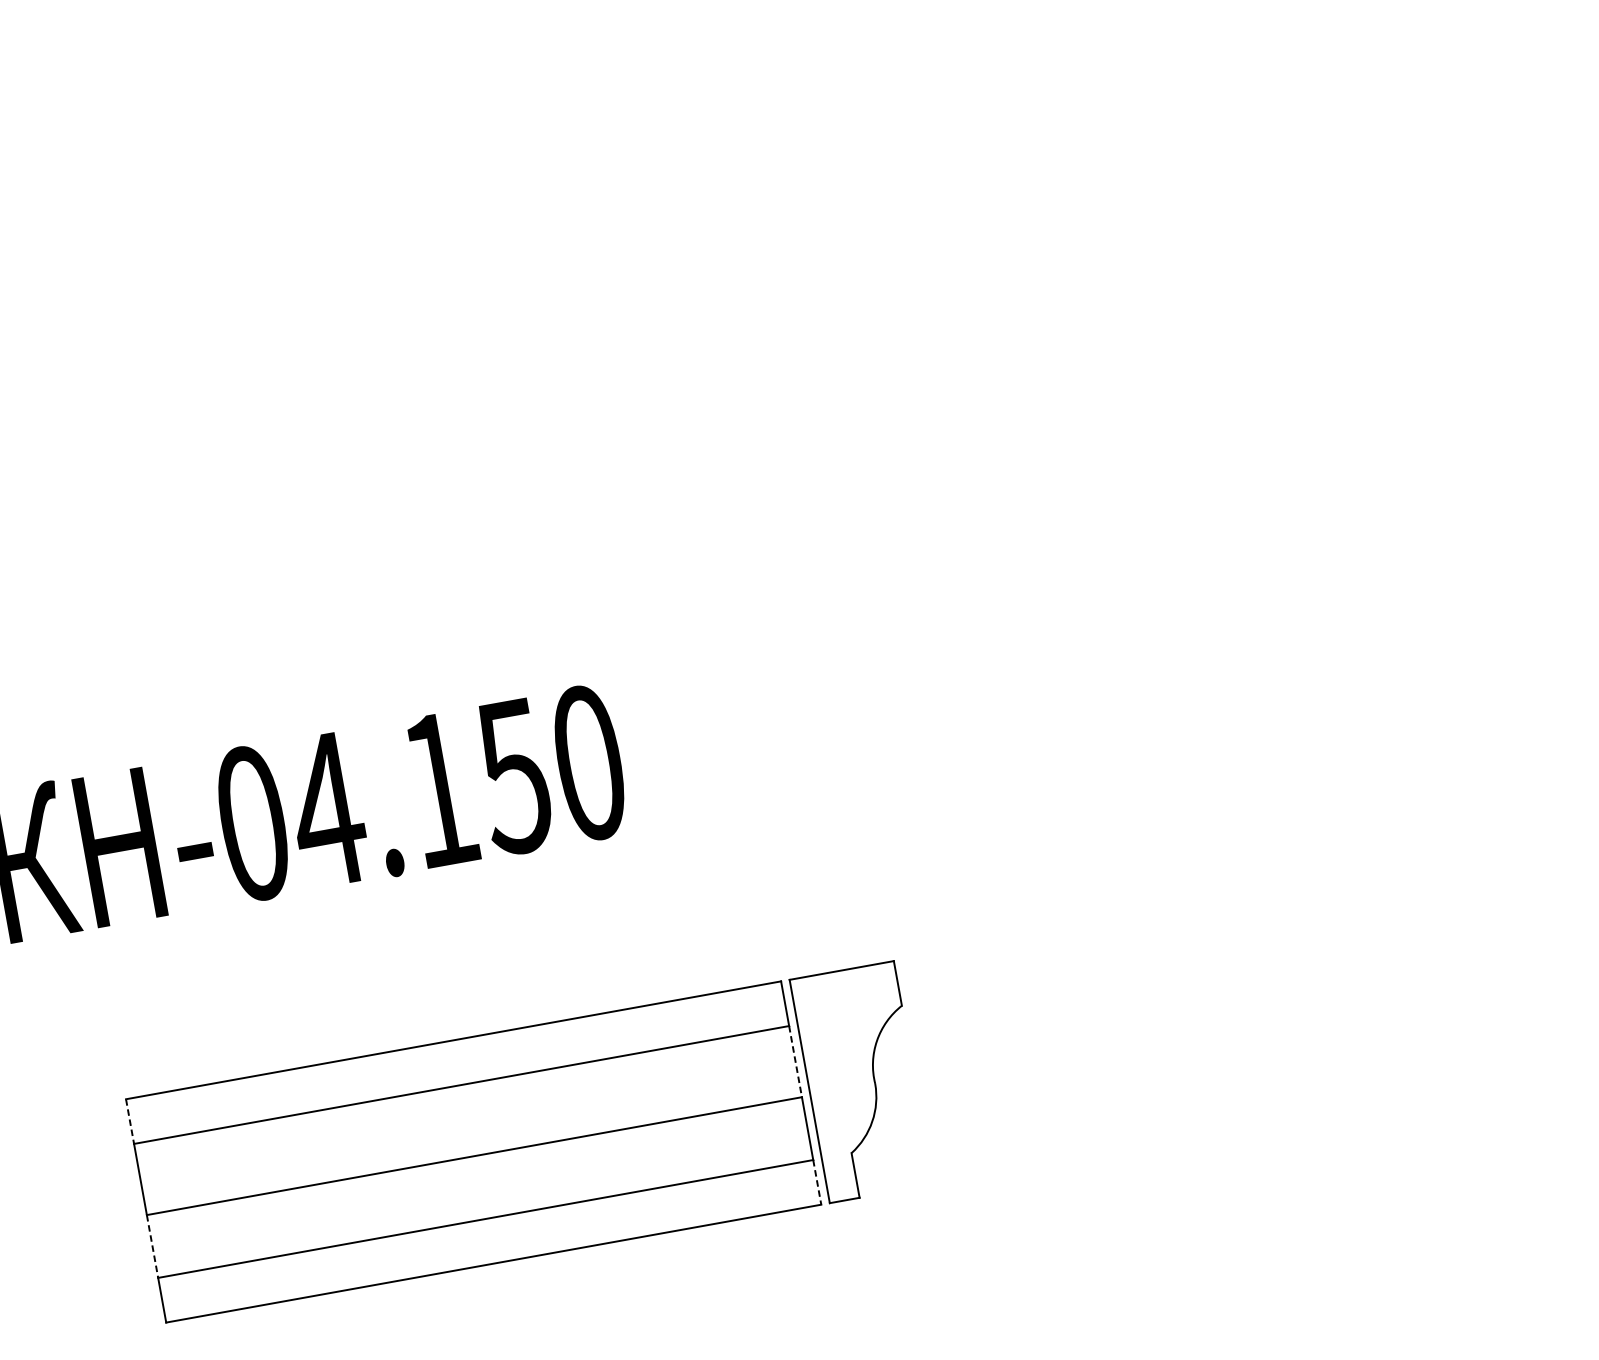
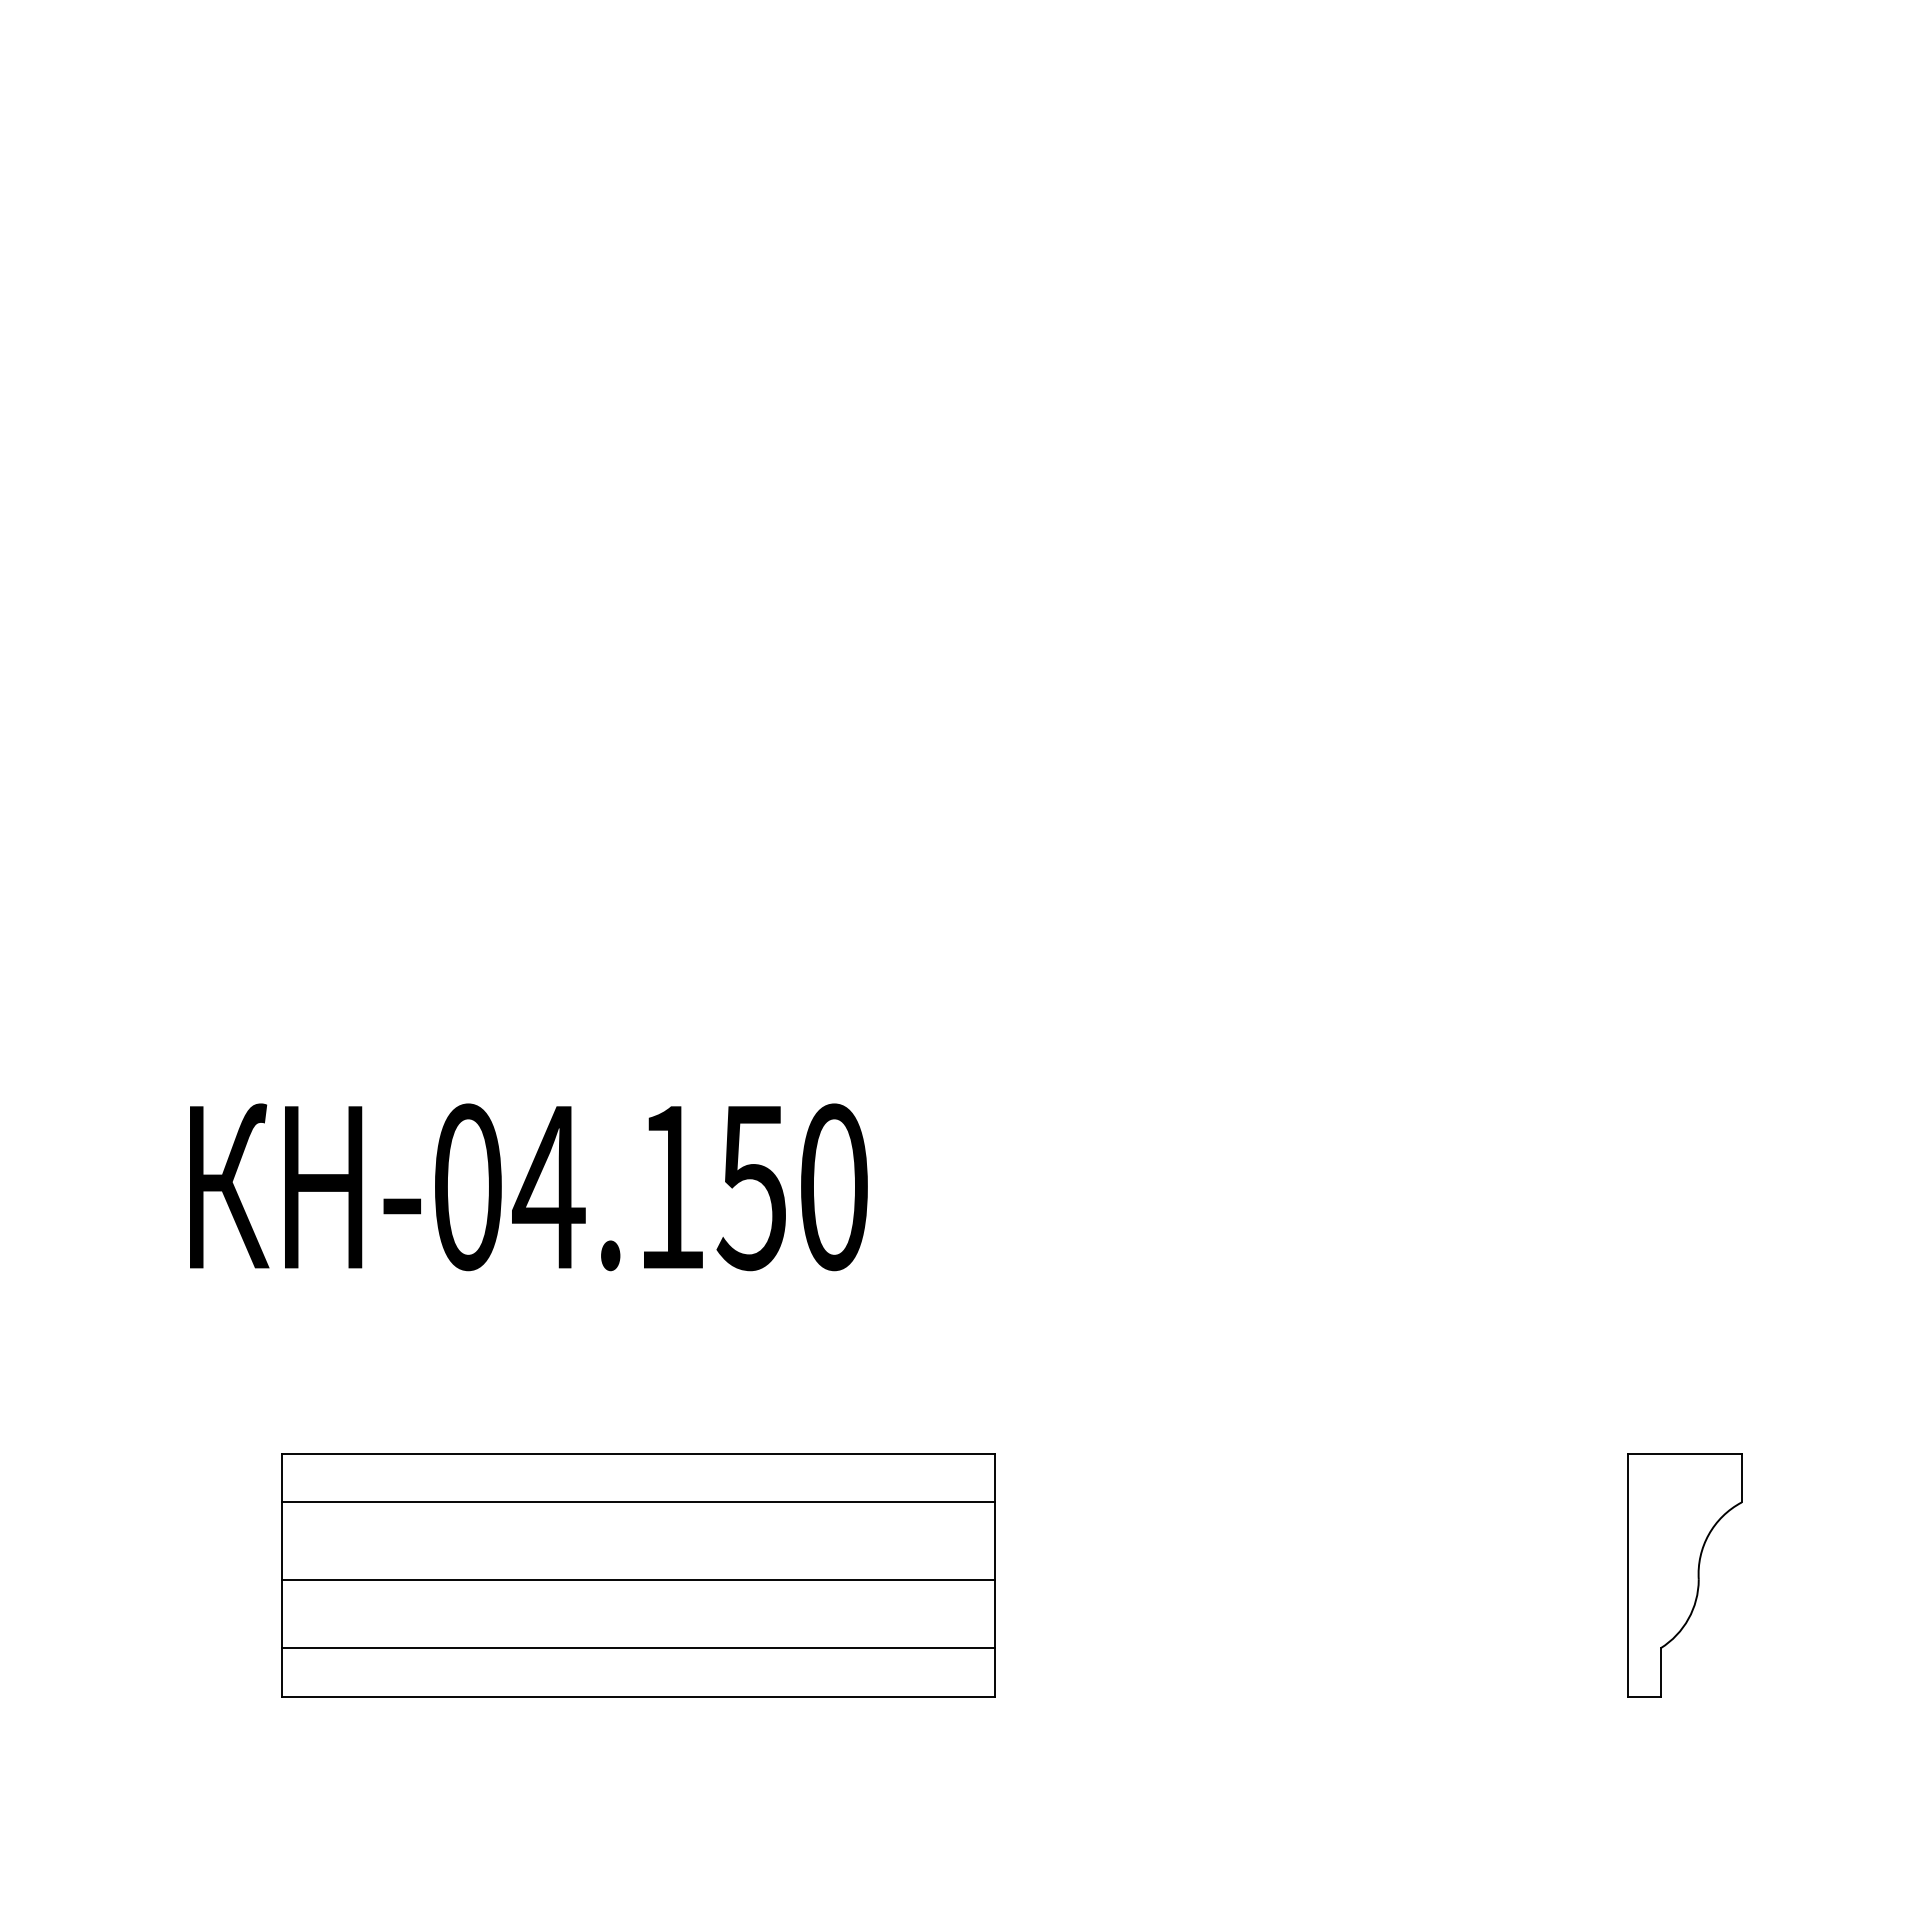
line: (795, 1062) -> (994, 1541), dashed -> solid
part: (861, 1082) -> (1684, 1575), moved
line: (130, 1121) -> (282, 1478), dashed -> solid
line: (816, 1183) -> (994, 1673), dashed -> solid
line: (152, 1246) -> (282, 1614), dashed -> solid

